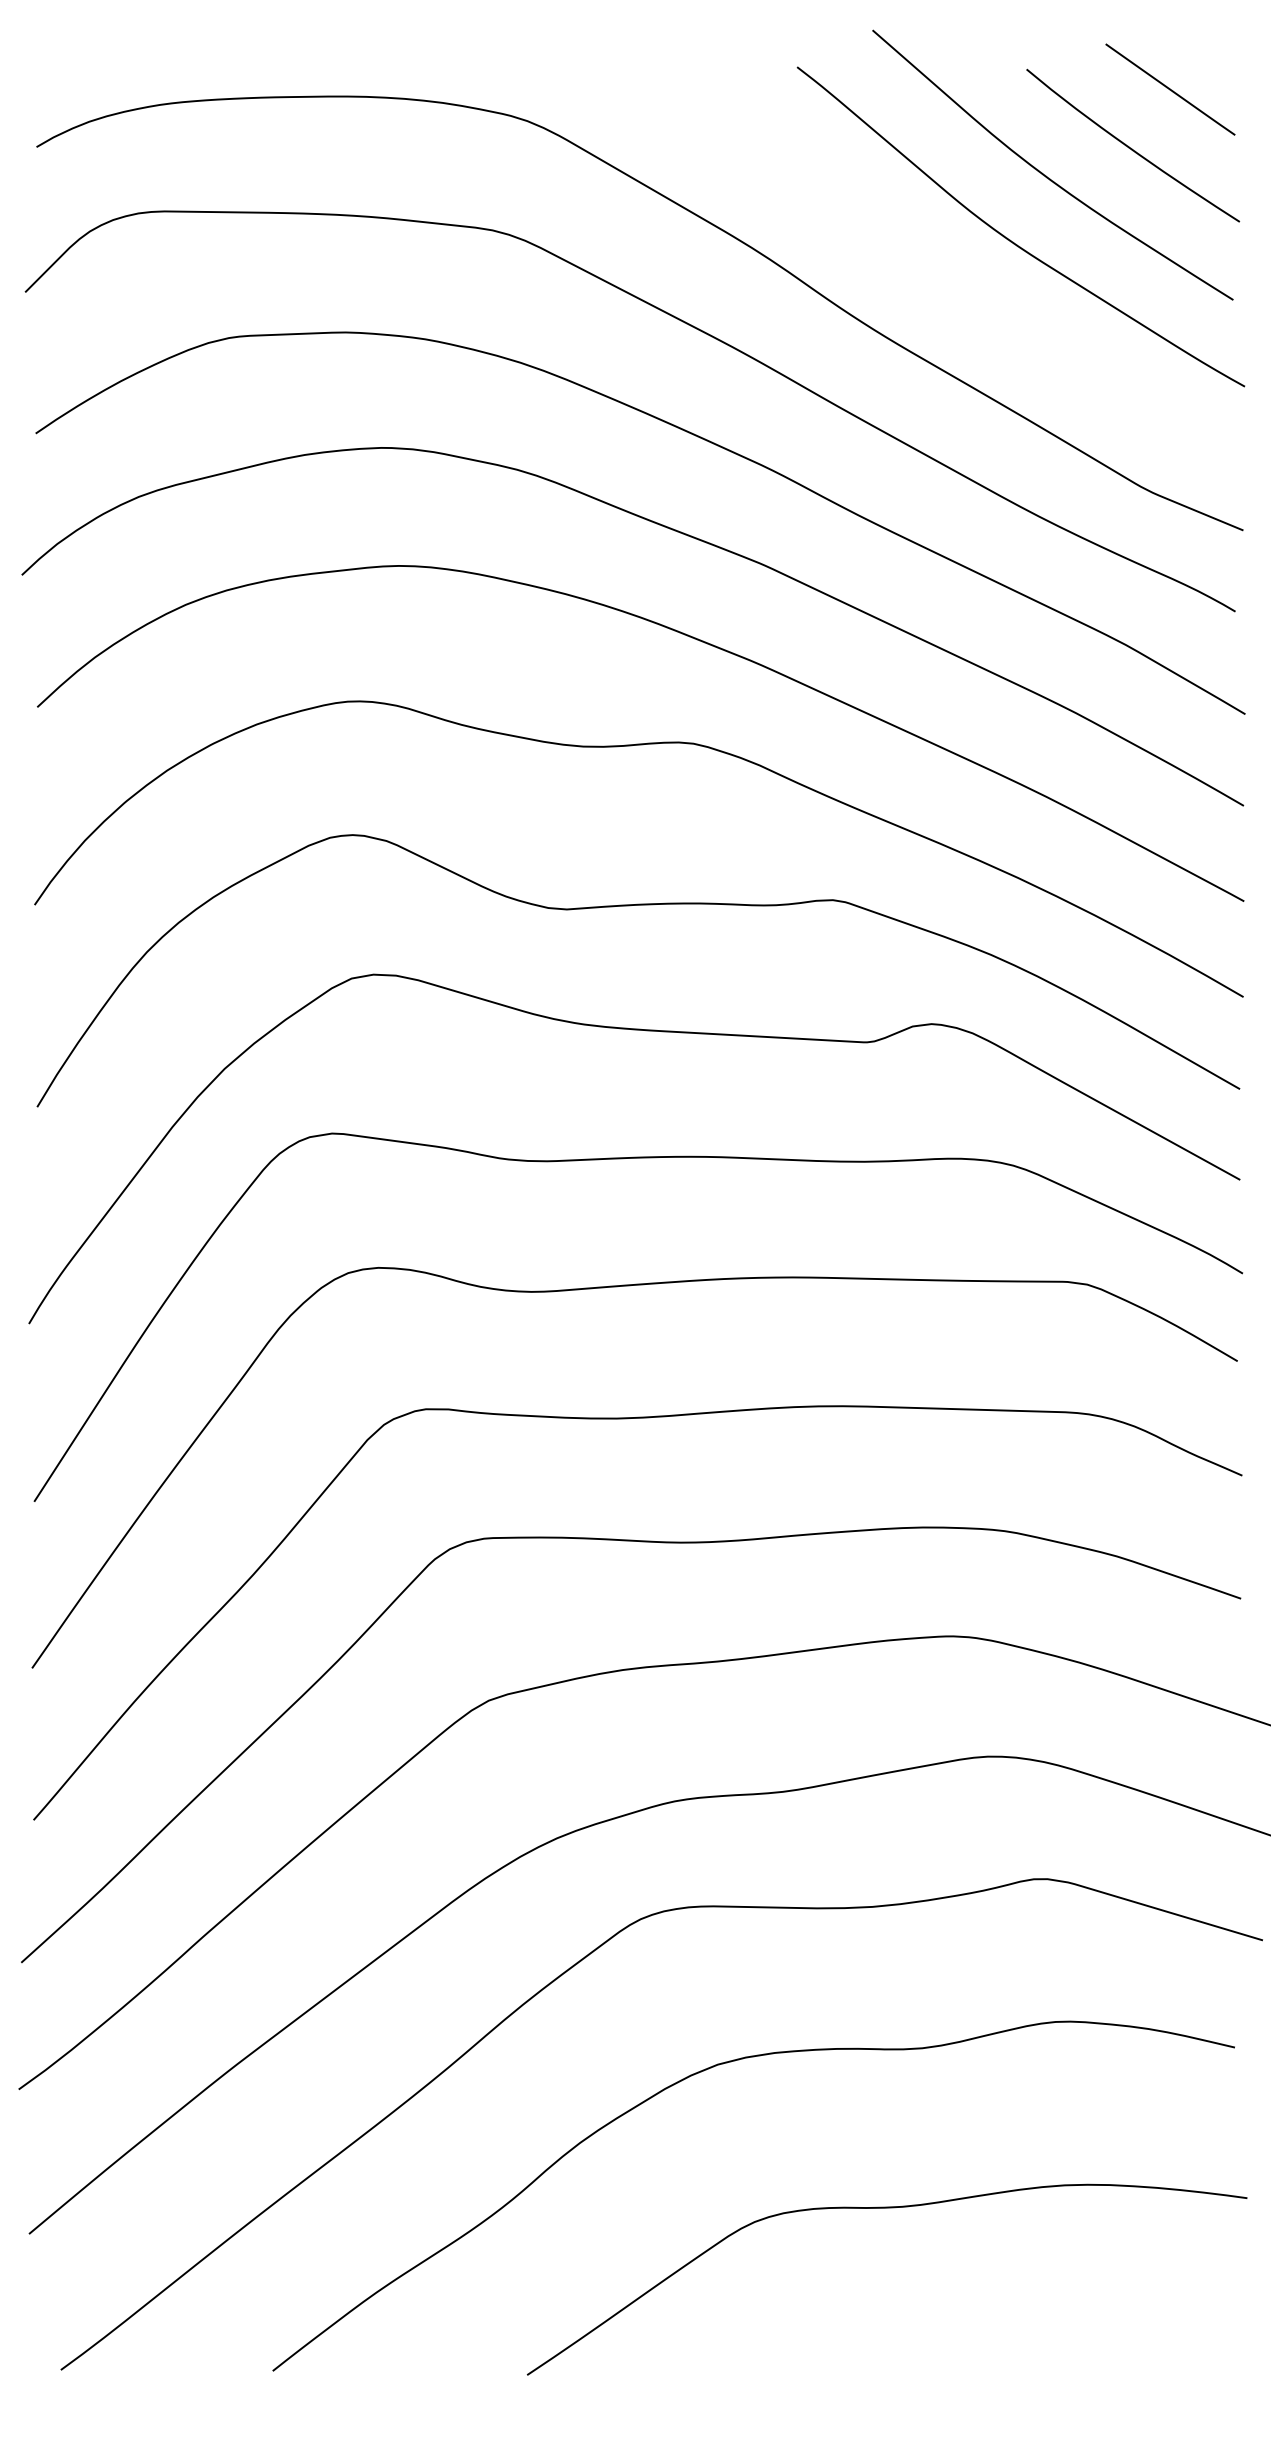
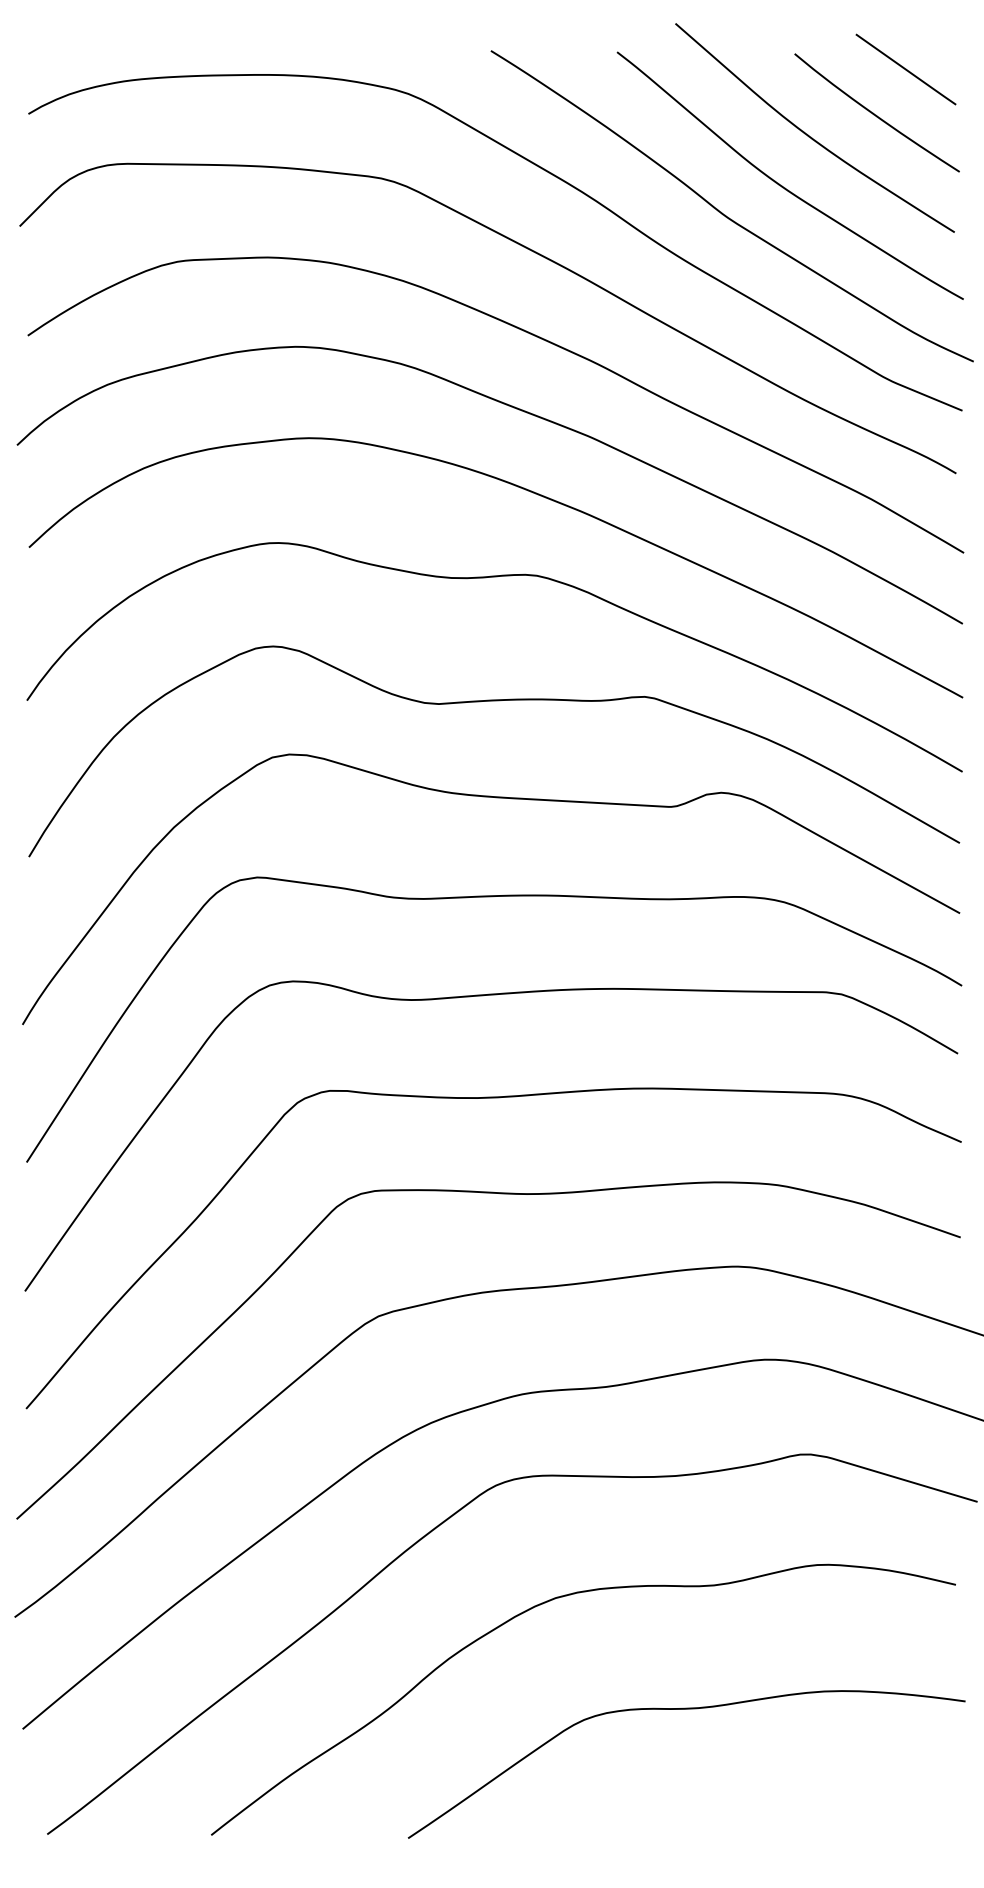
curve: (937, 276) -> (725, 214), added

